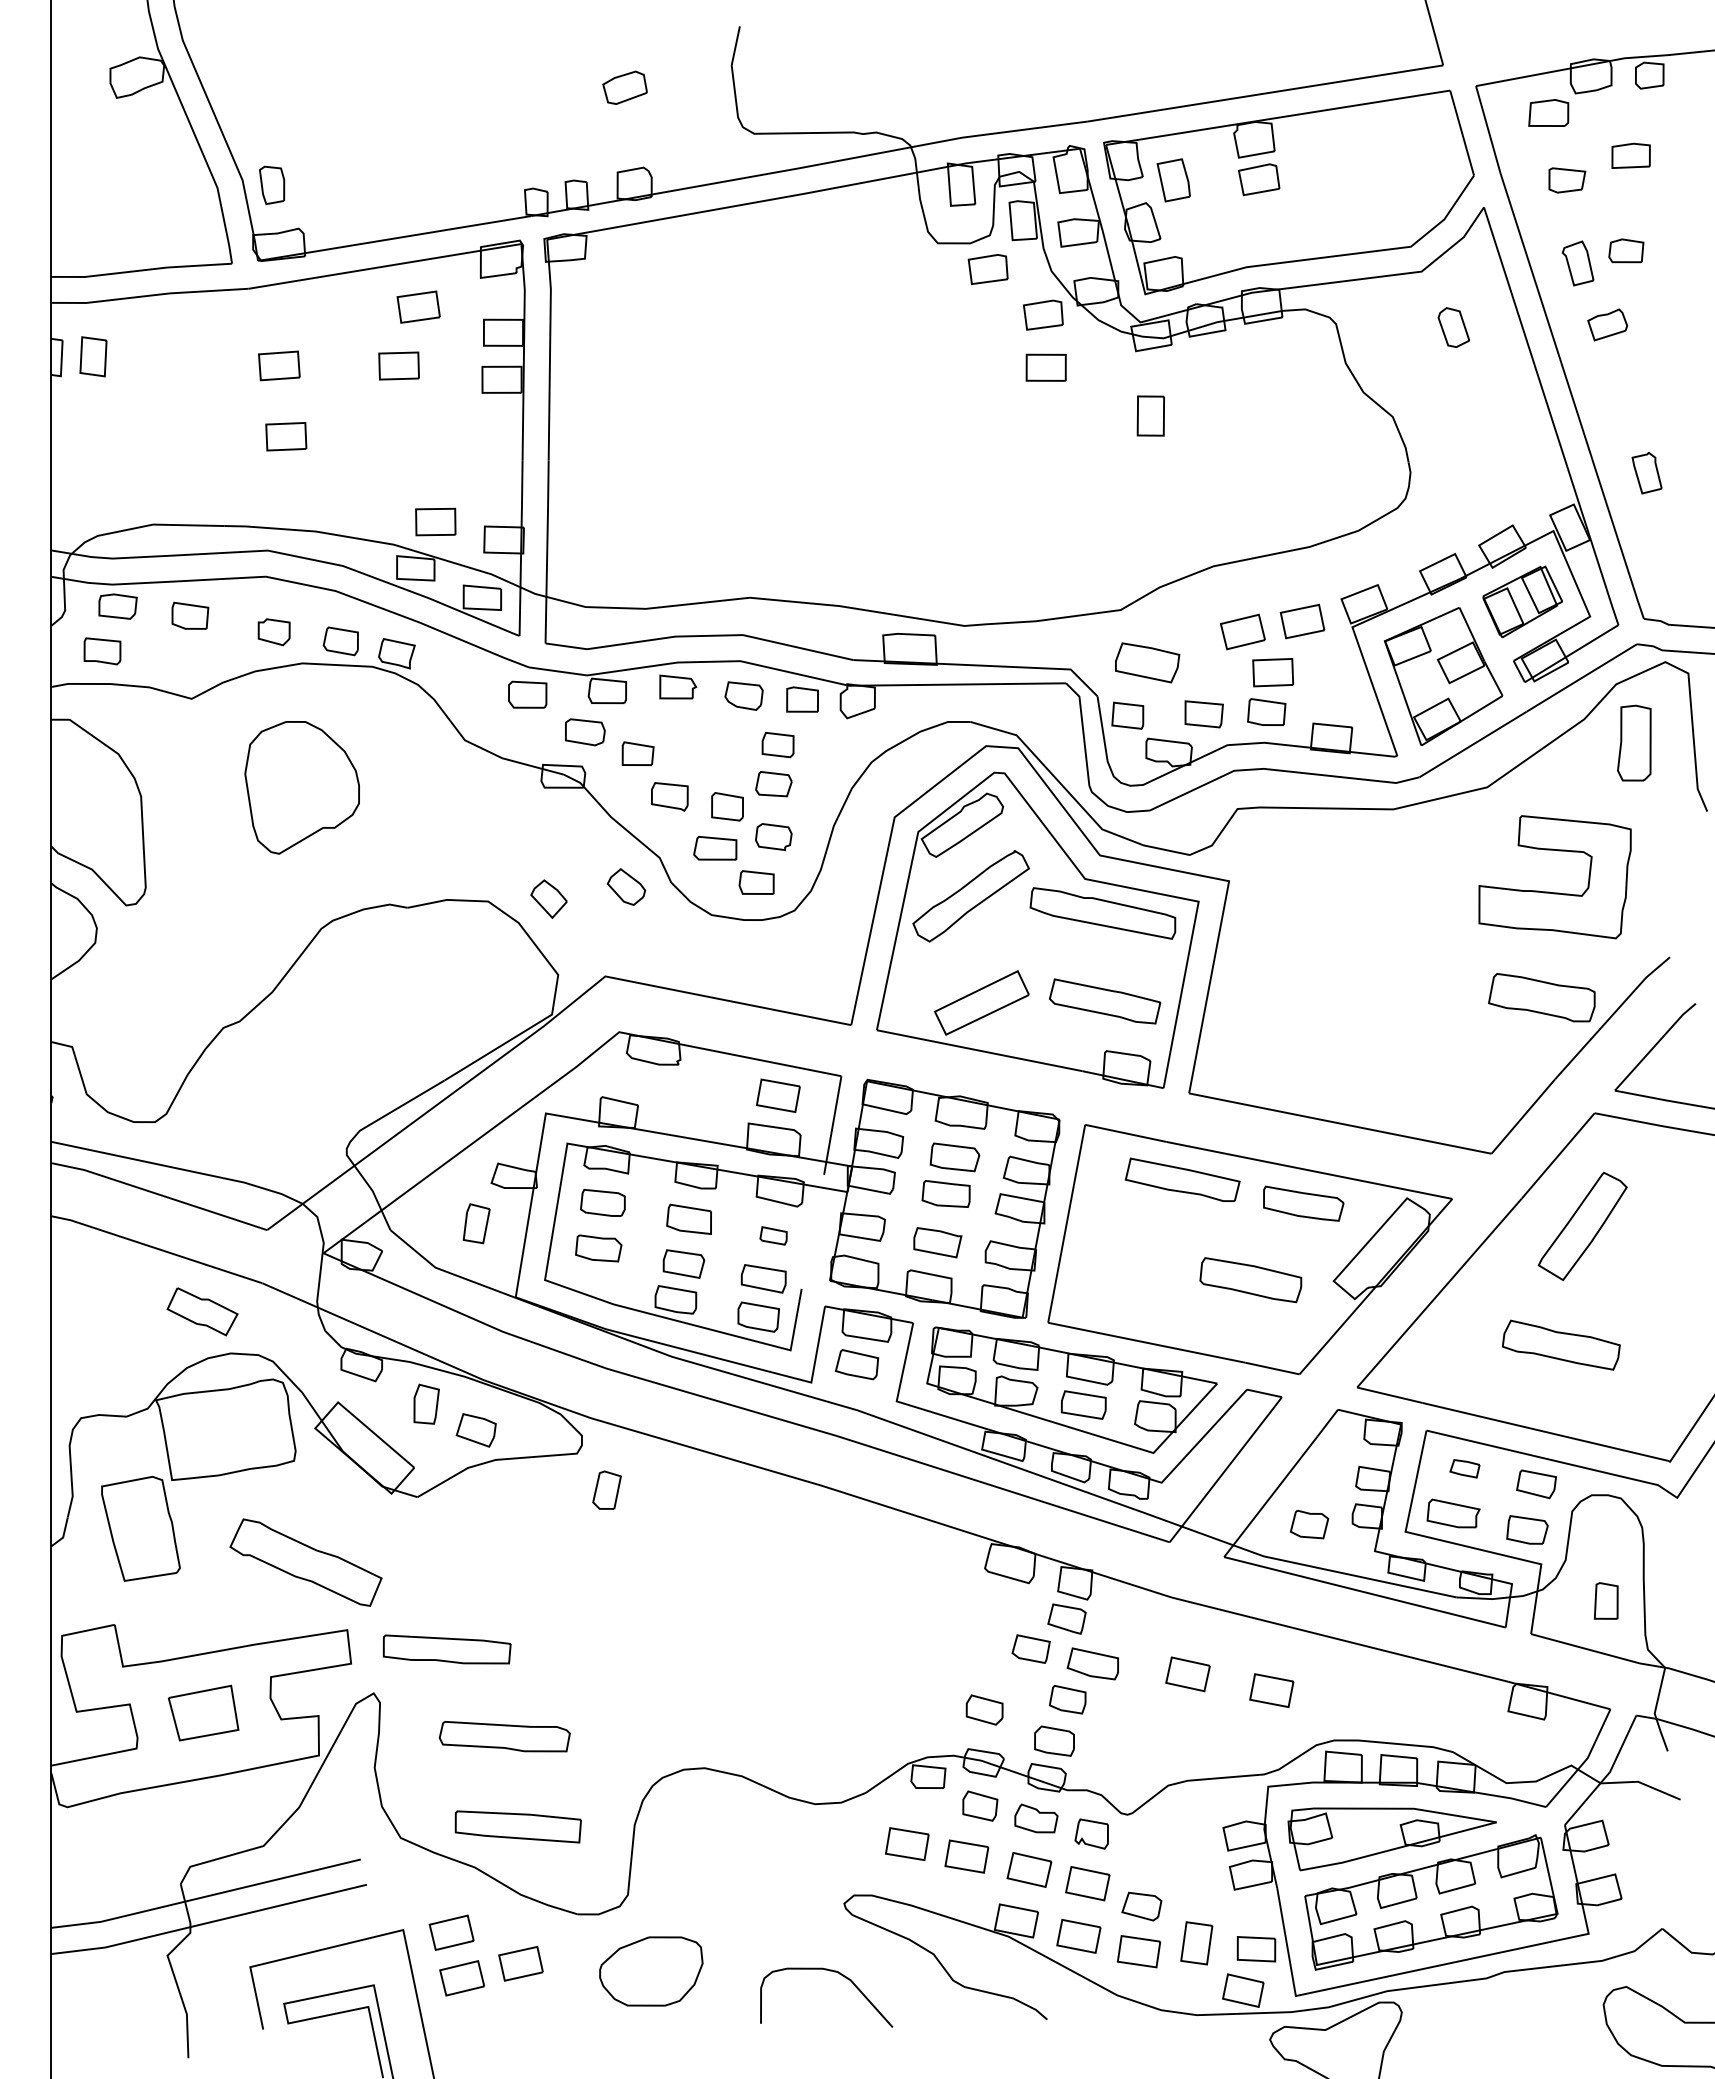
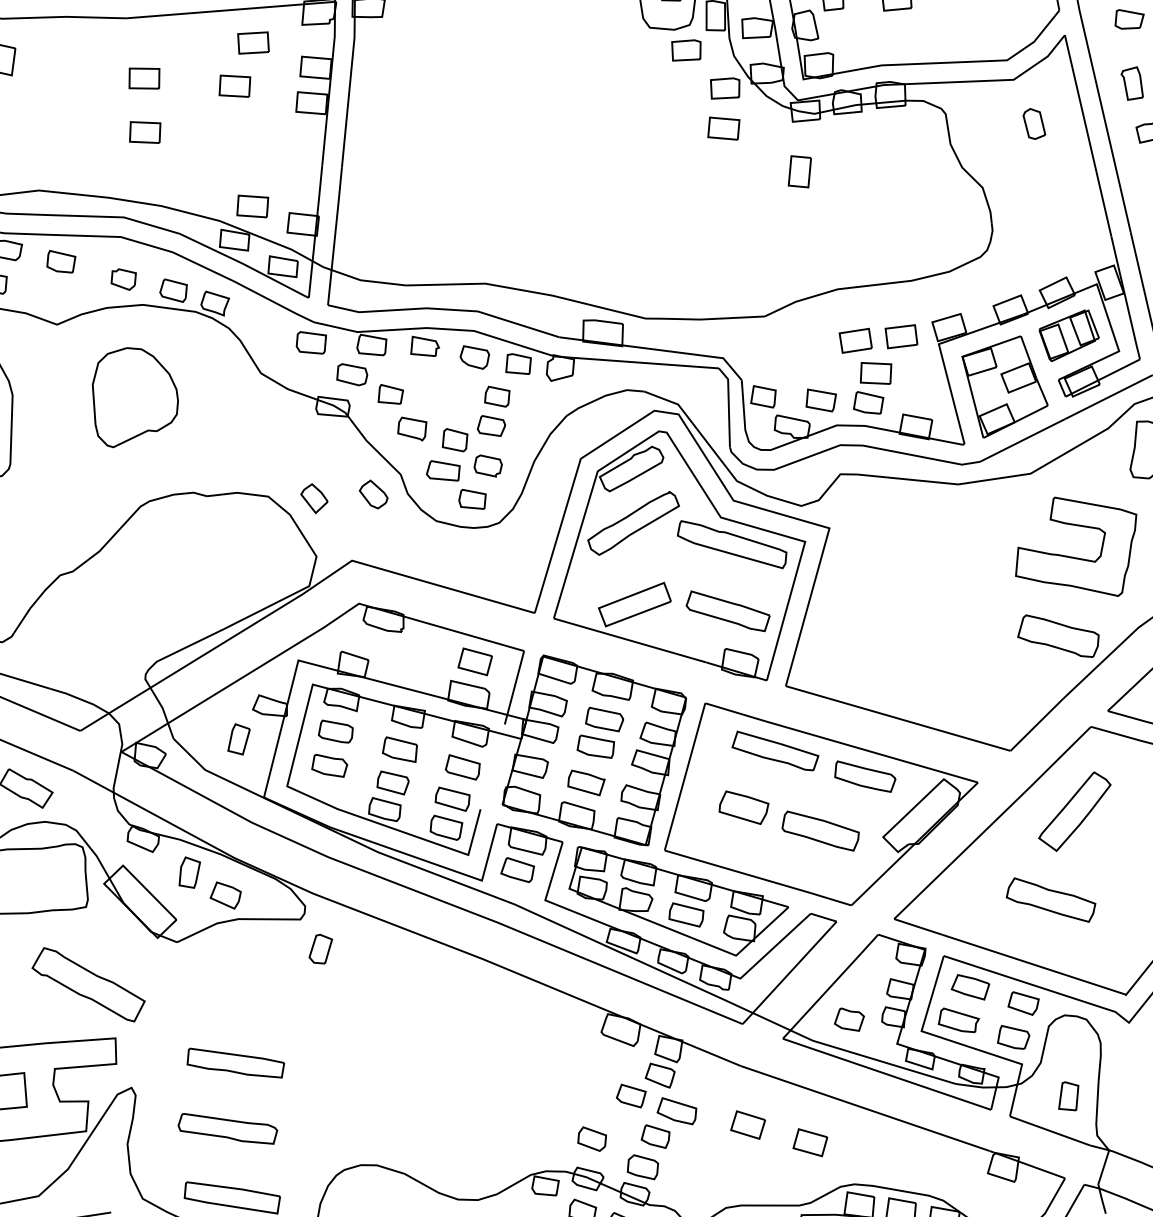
part: (1147, 662) -> (743, 807), moved
part: (773, 1235) -> (462, 767), size x1.67
part: (1464, 1468) -> (970, 987), size x1.67
part: (446, 1649) -> (235, 1063), moved

